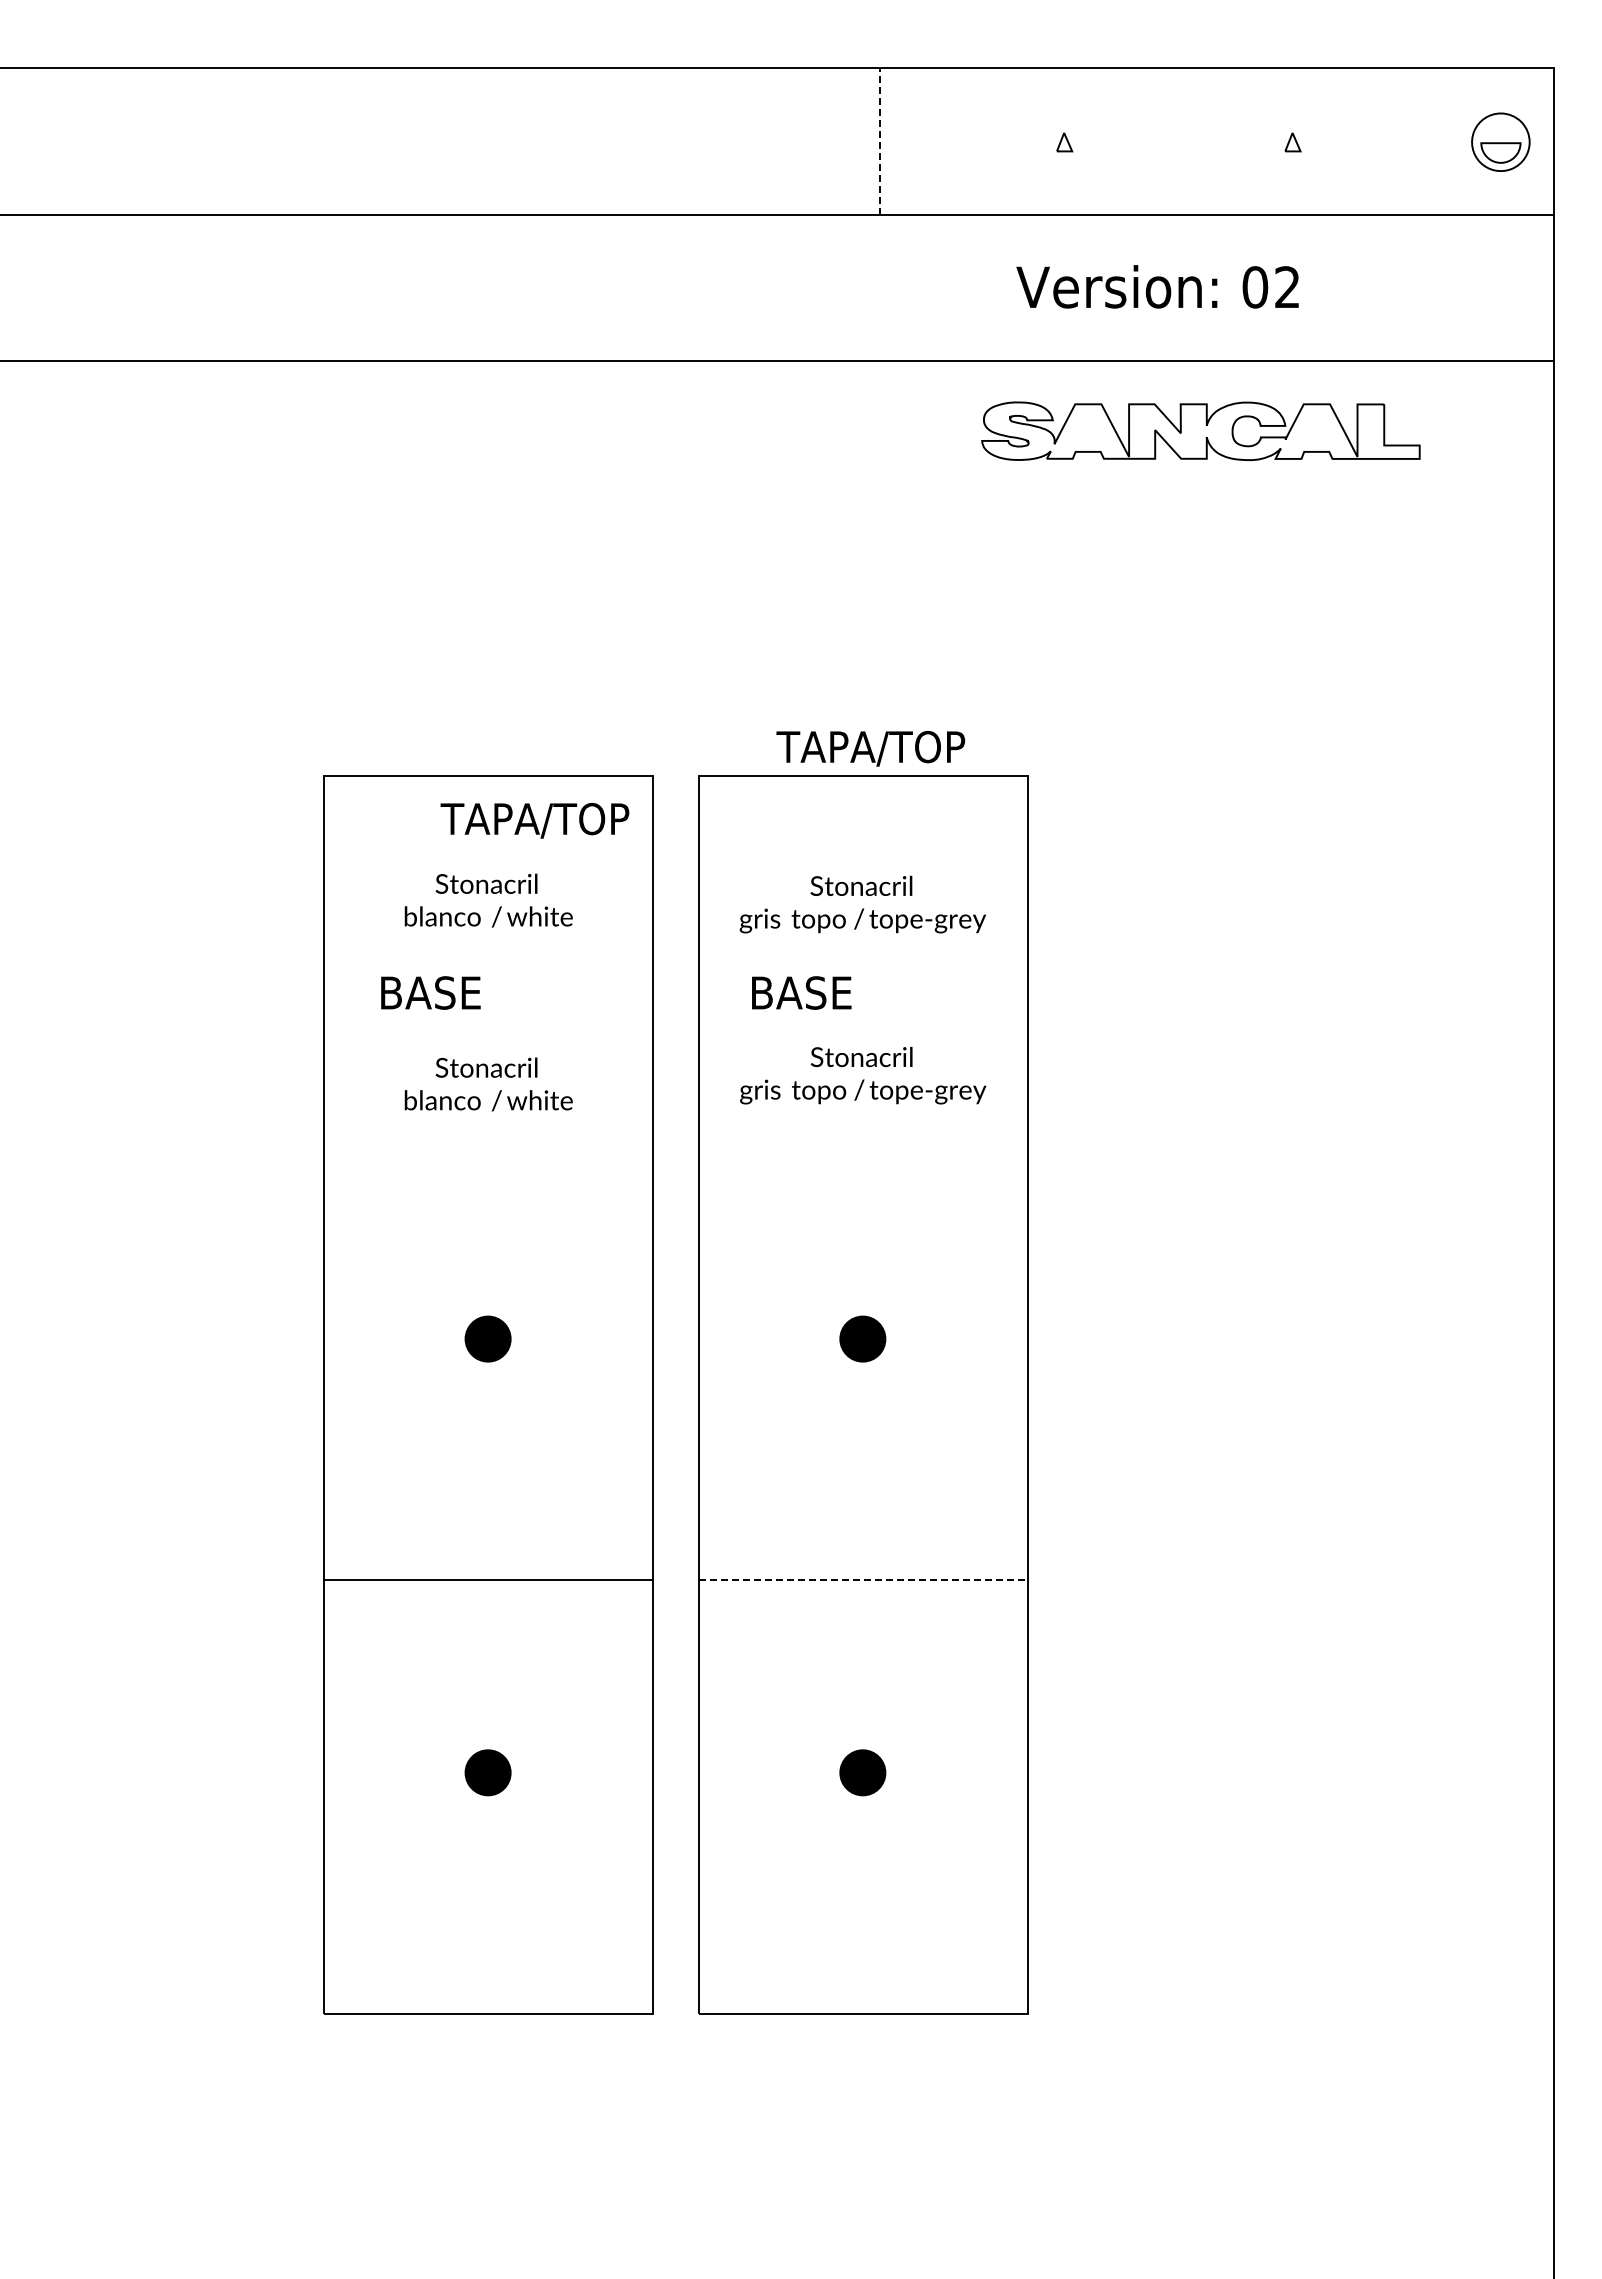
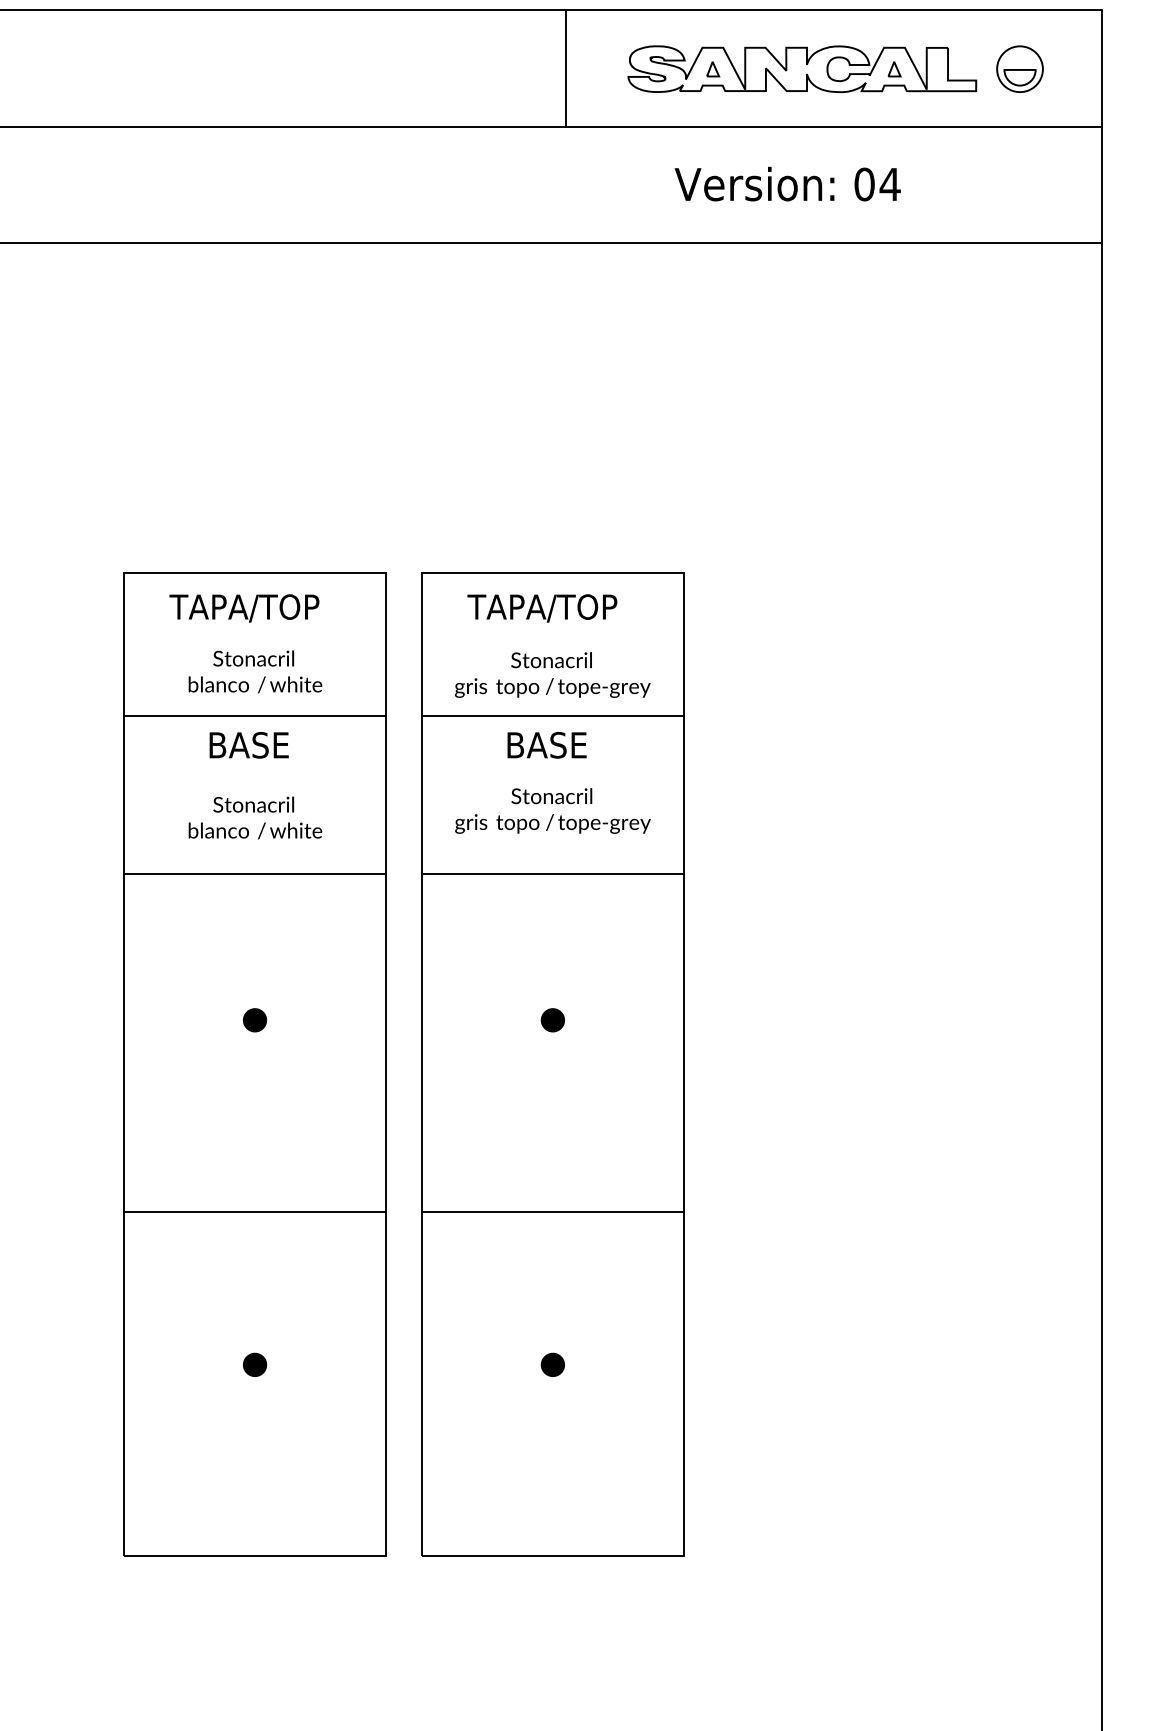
line: (879, 141) -> (565, 68), dashed -> solid
part: (1500, 141) -> (1019, 68), moved
text: (1287, 286) -> (890, 183), 02 -> 04
part: (1200, 431) -> (801, 69), moved
text: (870, 748) -> (542, 608), moved
text: (534, 820) -> (244, 608), moved
line: (487, 956) -> (254, 716), added
line: (862, 956) -> (552, 716), added
text: (430, 992) -> (248, 744), moved
text: (801, 992) -> (546, 744), moved
line: (487, 1154) -> (254, 873), added
line: (862, 1154) -> (552, 873), added
part: (488, 1338) -> (255, 1019), size x0.62
part: (863, 1338) -> (553, 1019), size x0.62
line: (863, 1579) -> (553, 1211), dashed -> solid
part: (488, 1772) -> (255, 1364), size x0.62
part: (863, 1772) -> (553, 1364), size x0.62

